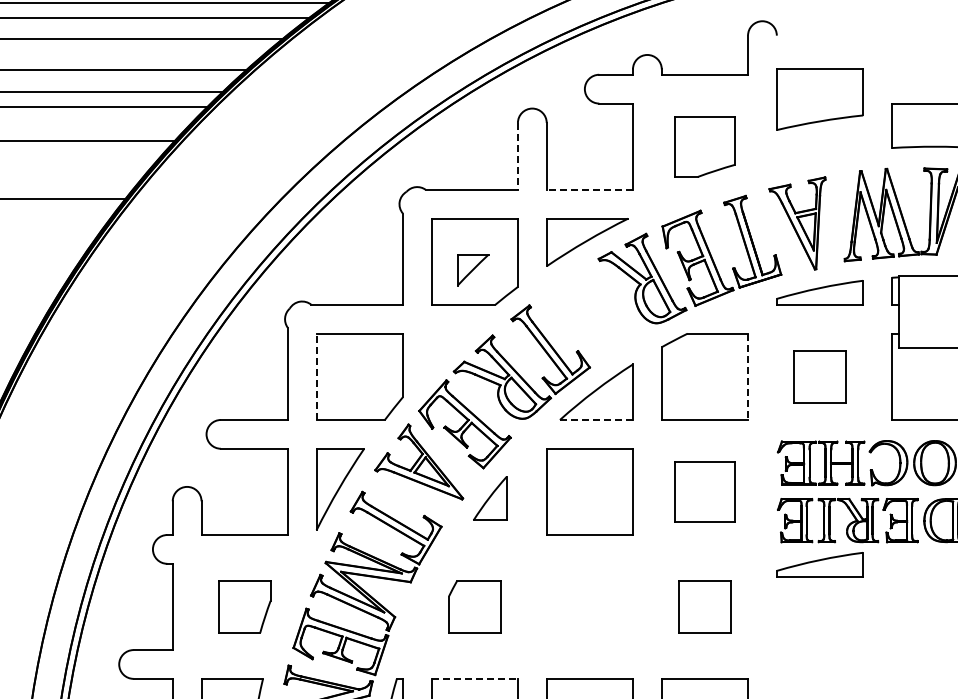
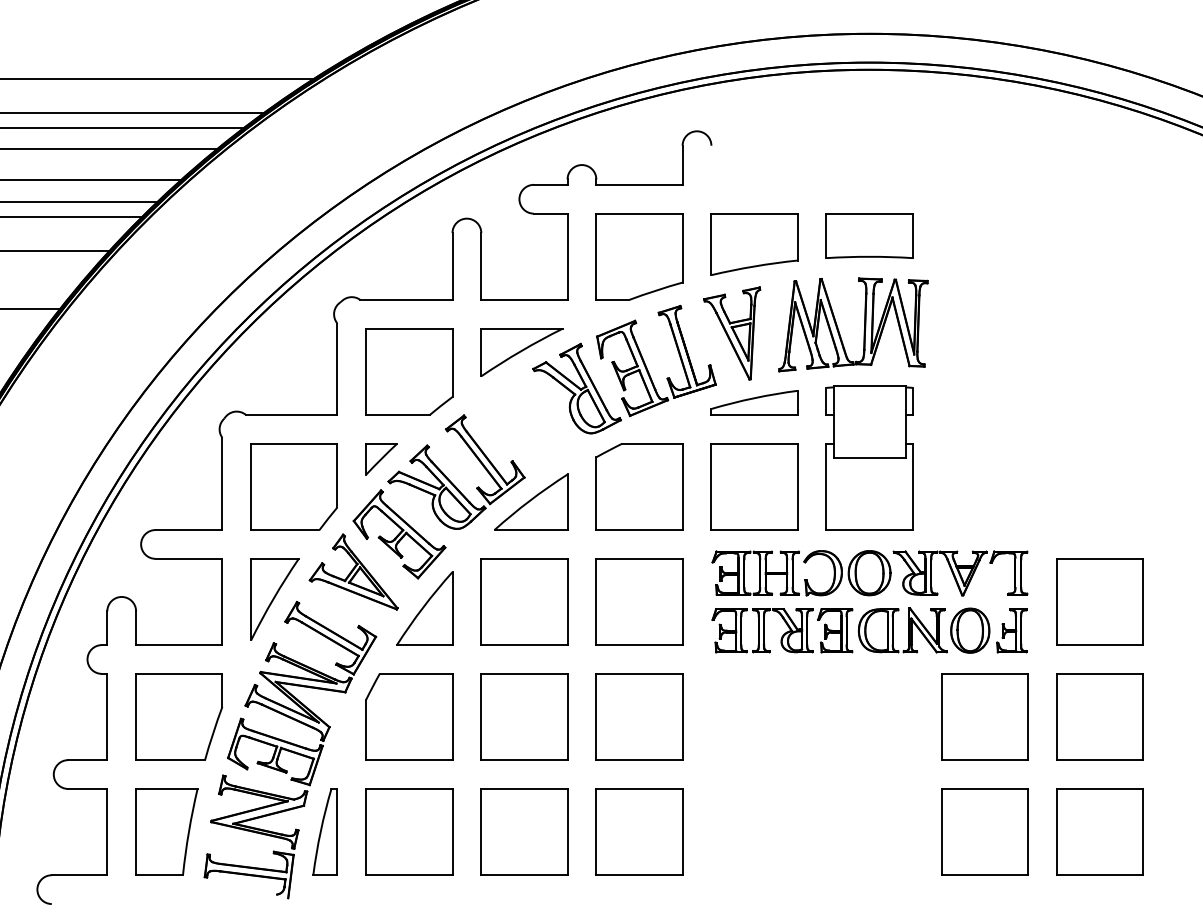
part: (819, 99) -> (754, 244), moved
part: (704, 146) -> (639, 256), size x1.43
line: (517, 157) -> (452, 267), dashed -> solid
line: (588, 189) -> (523, 299), dashed -> solid
part: (472, 270) -> (381, 459), moved
line: (316, 376) -> (251, 486), dashed -> solid
part: (819, 376) -> (754, 486), size x1.67
line: (747, 377) -> (682, 487), dashed -> solid
line: (596, 420) -> (531, 530), dashed -> solid
part: (704, 491) -> (639, 601), size x1.43
part: (489, 498) -> (424, 608), size x1.67
part: (819, 564) -> (754, 674), removed
part: (244, 606) -> (179, 716), size x1.67
part: (474, 606) -> (409, 716), size x1.67
part: (589, 606) -> (524, 716), added
part: (704, 606) -> (639, 716), size x1.67
line: (474, 678) -> (409, 788), dashed -> solid

